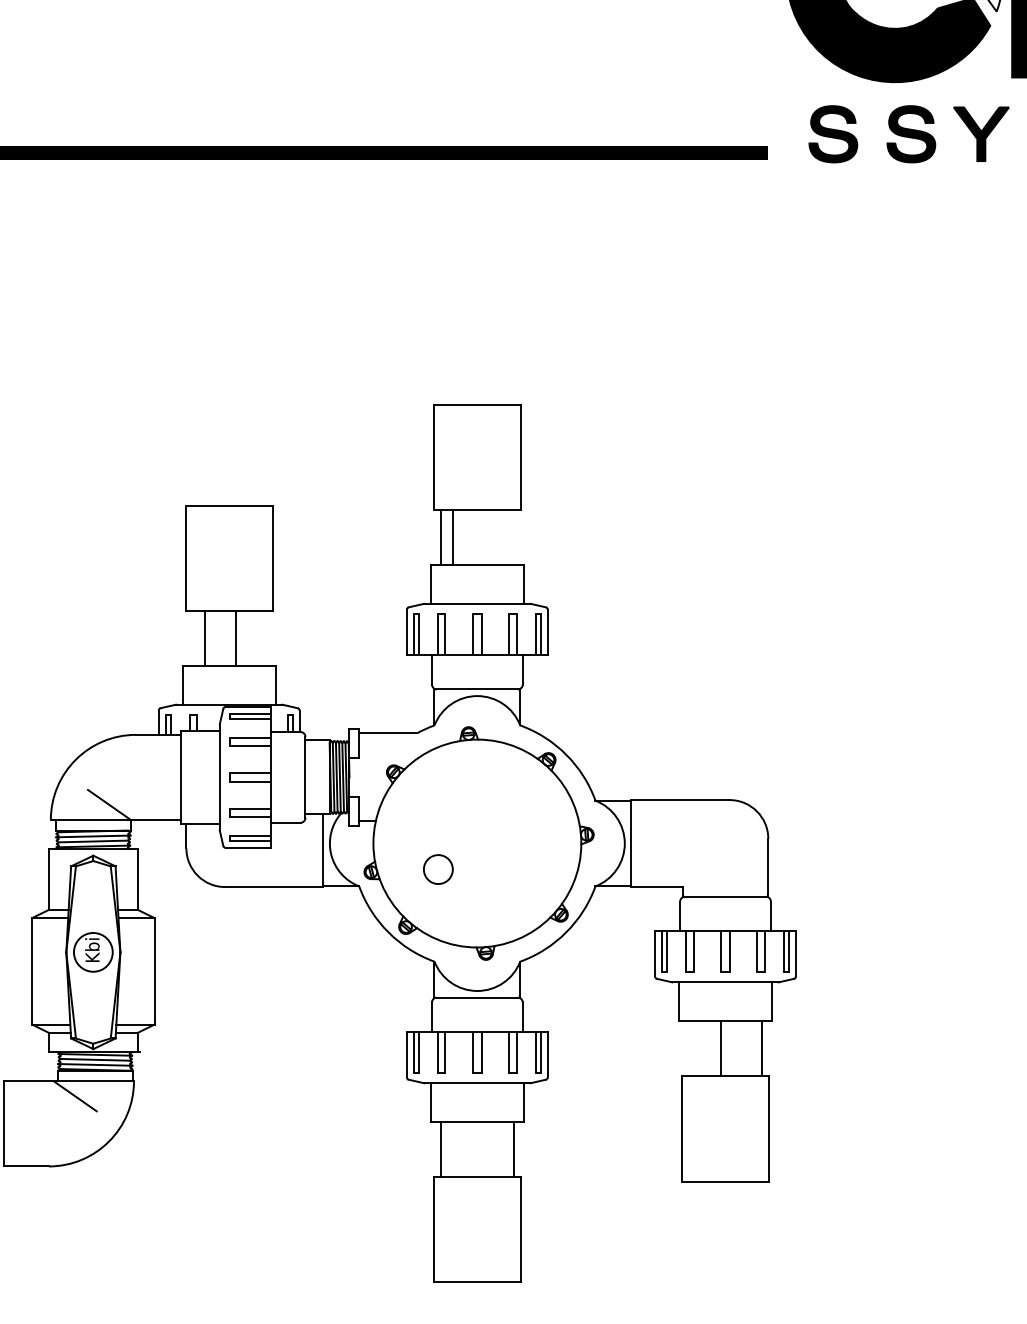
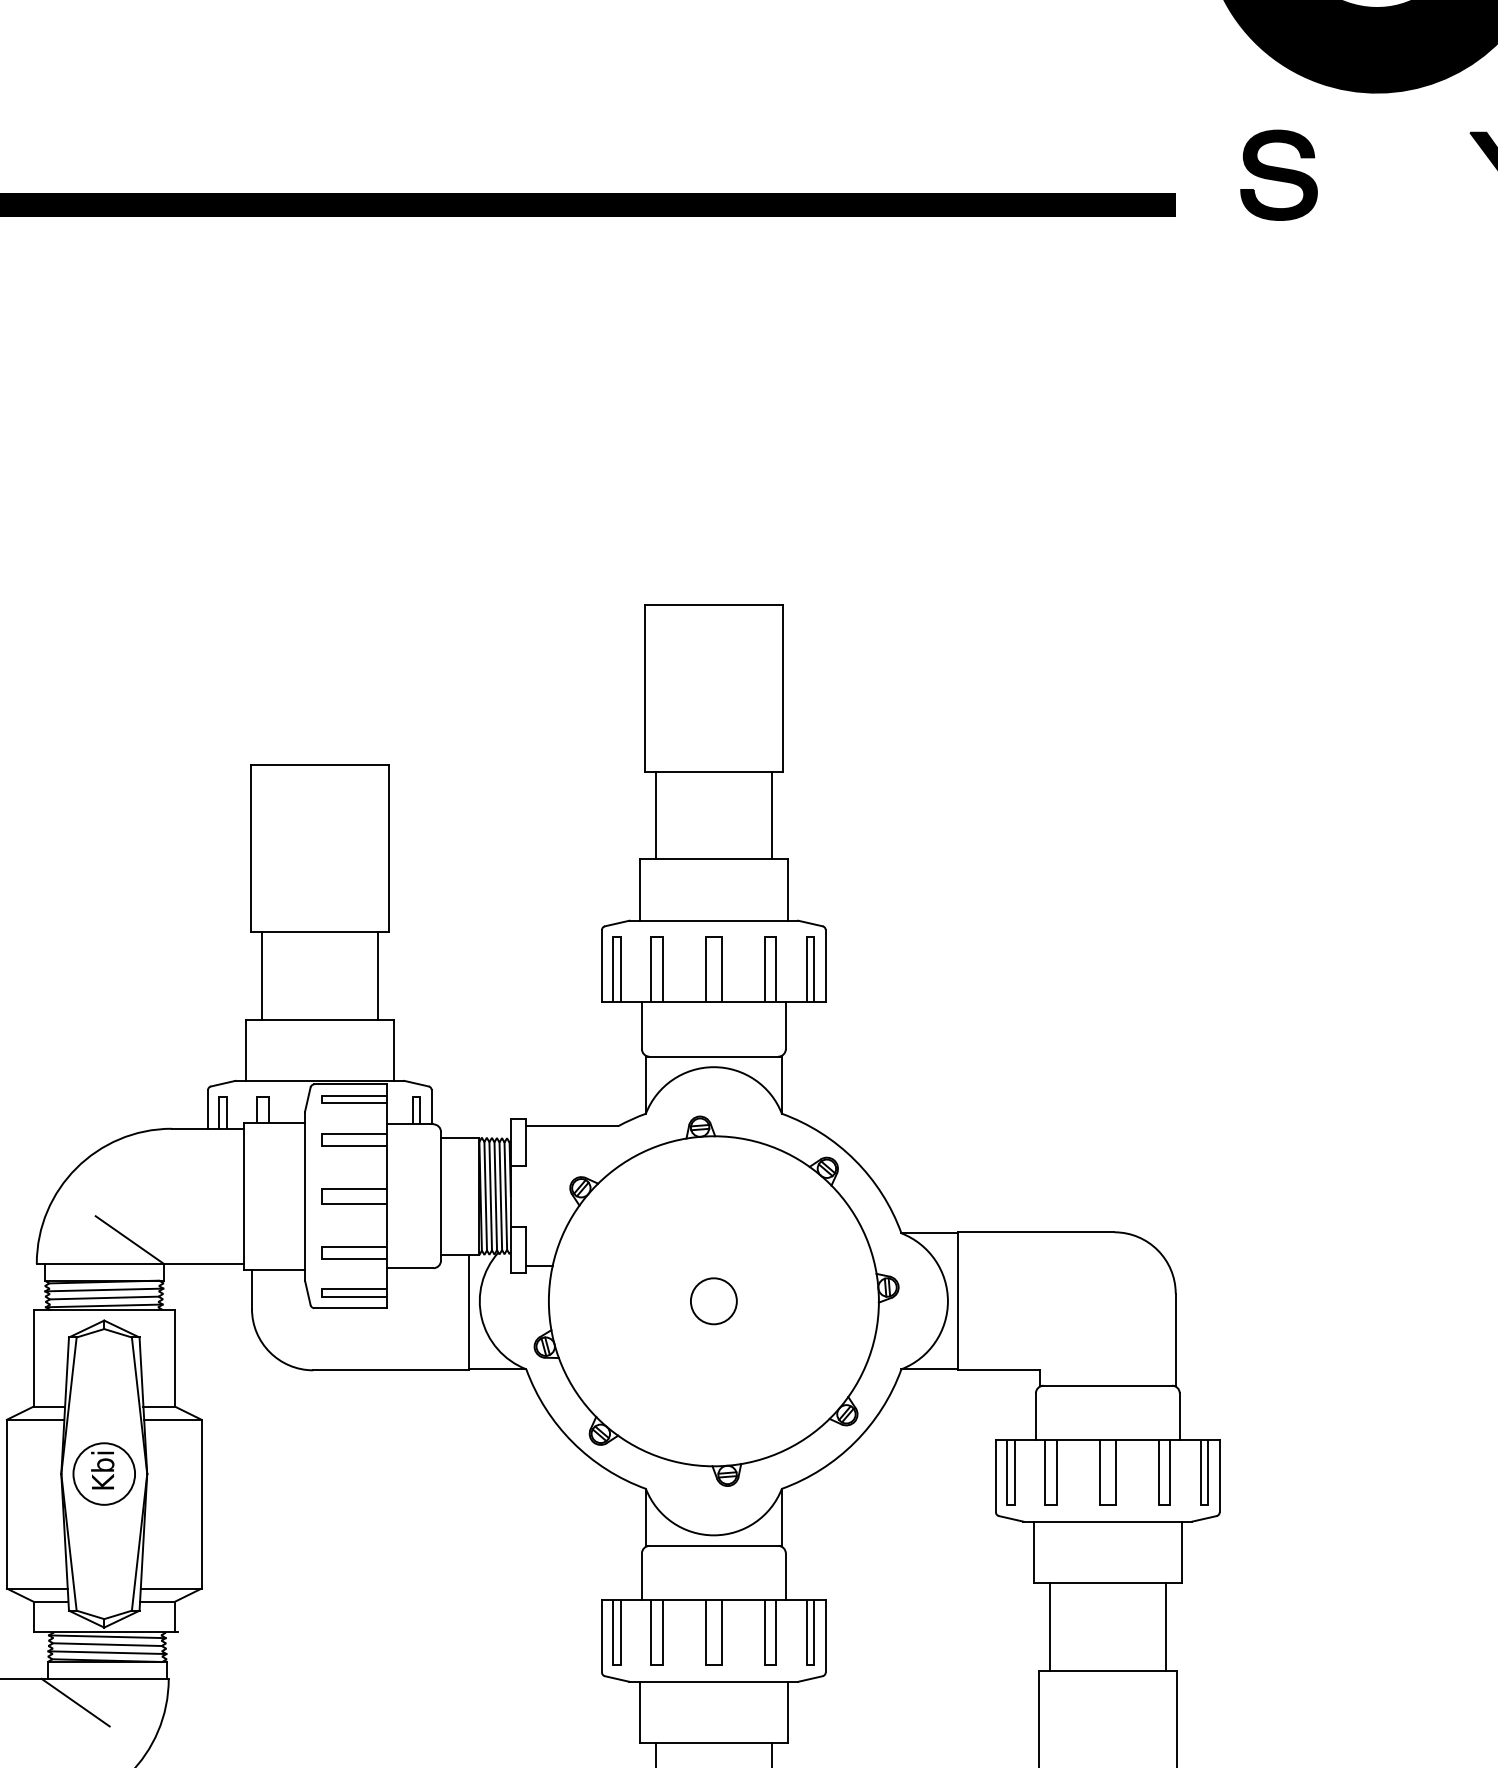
part: (911, 134) -> (1403, 175), removed
line: (453, 537) -> (772, 815), moved
line: (204, 638) -> (377, 975), moved
line: (236, 638) -> (261, 975), moved
circle: (438, 869) -> (714, 1301), moved
line: (720, 1048) -> (1049, 1626), moved

